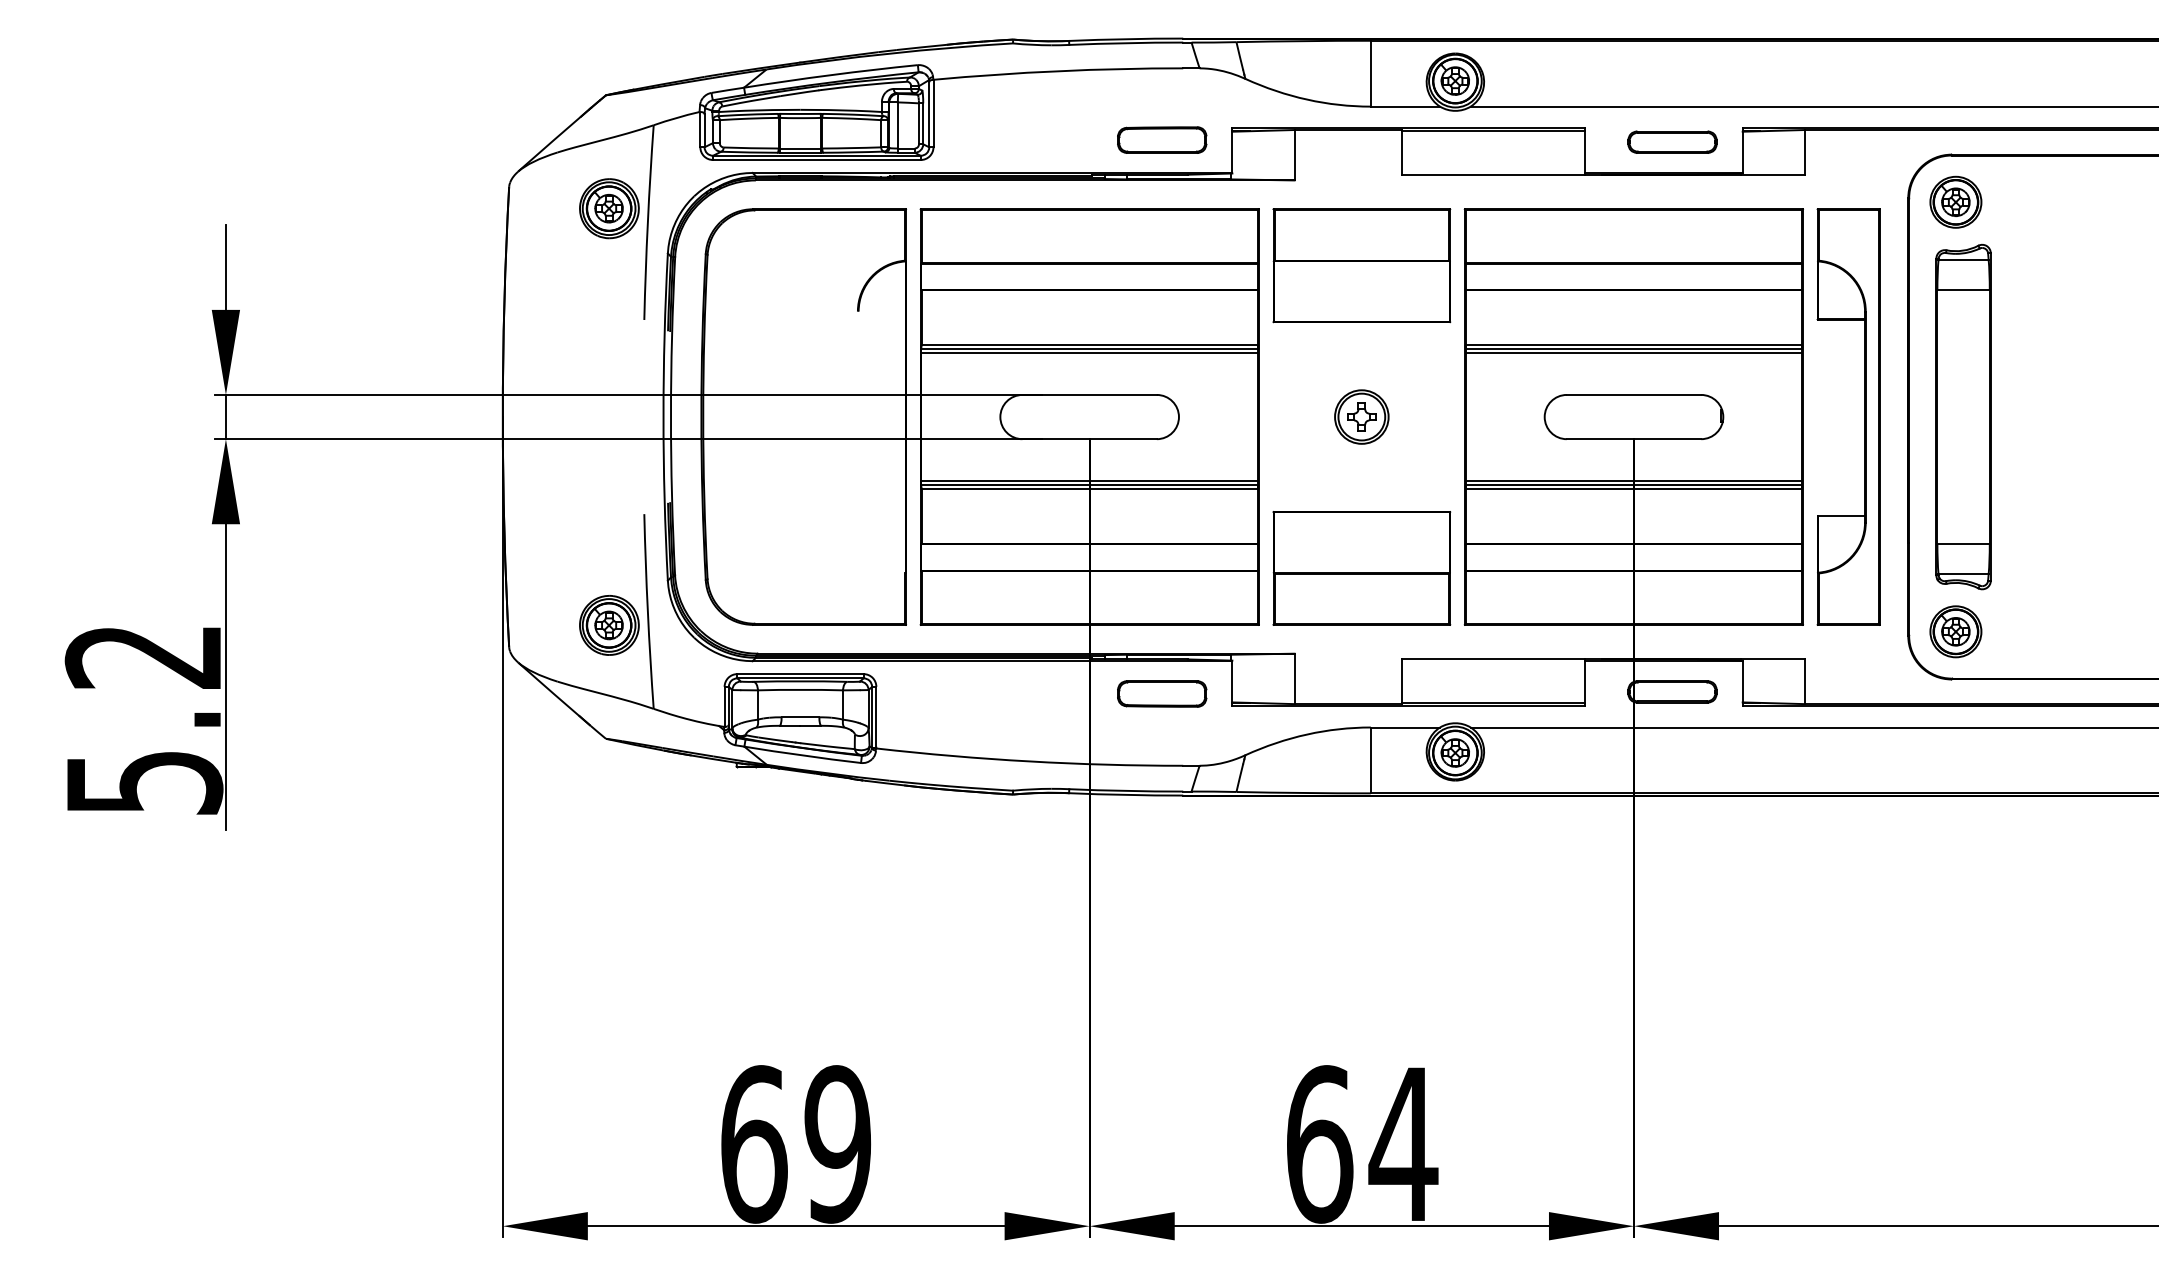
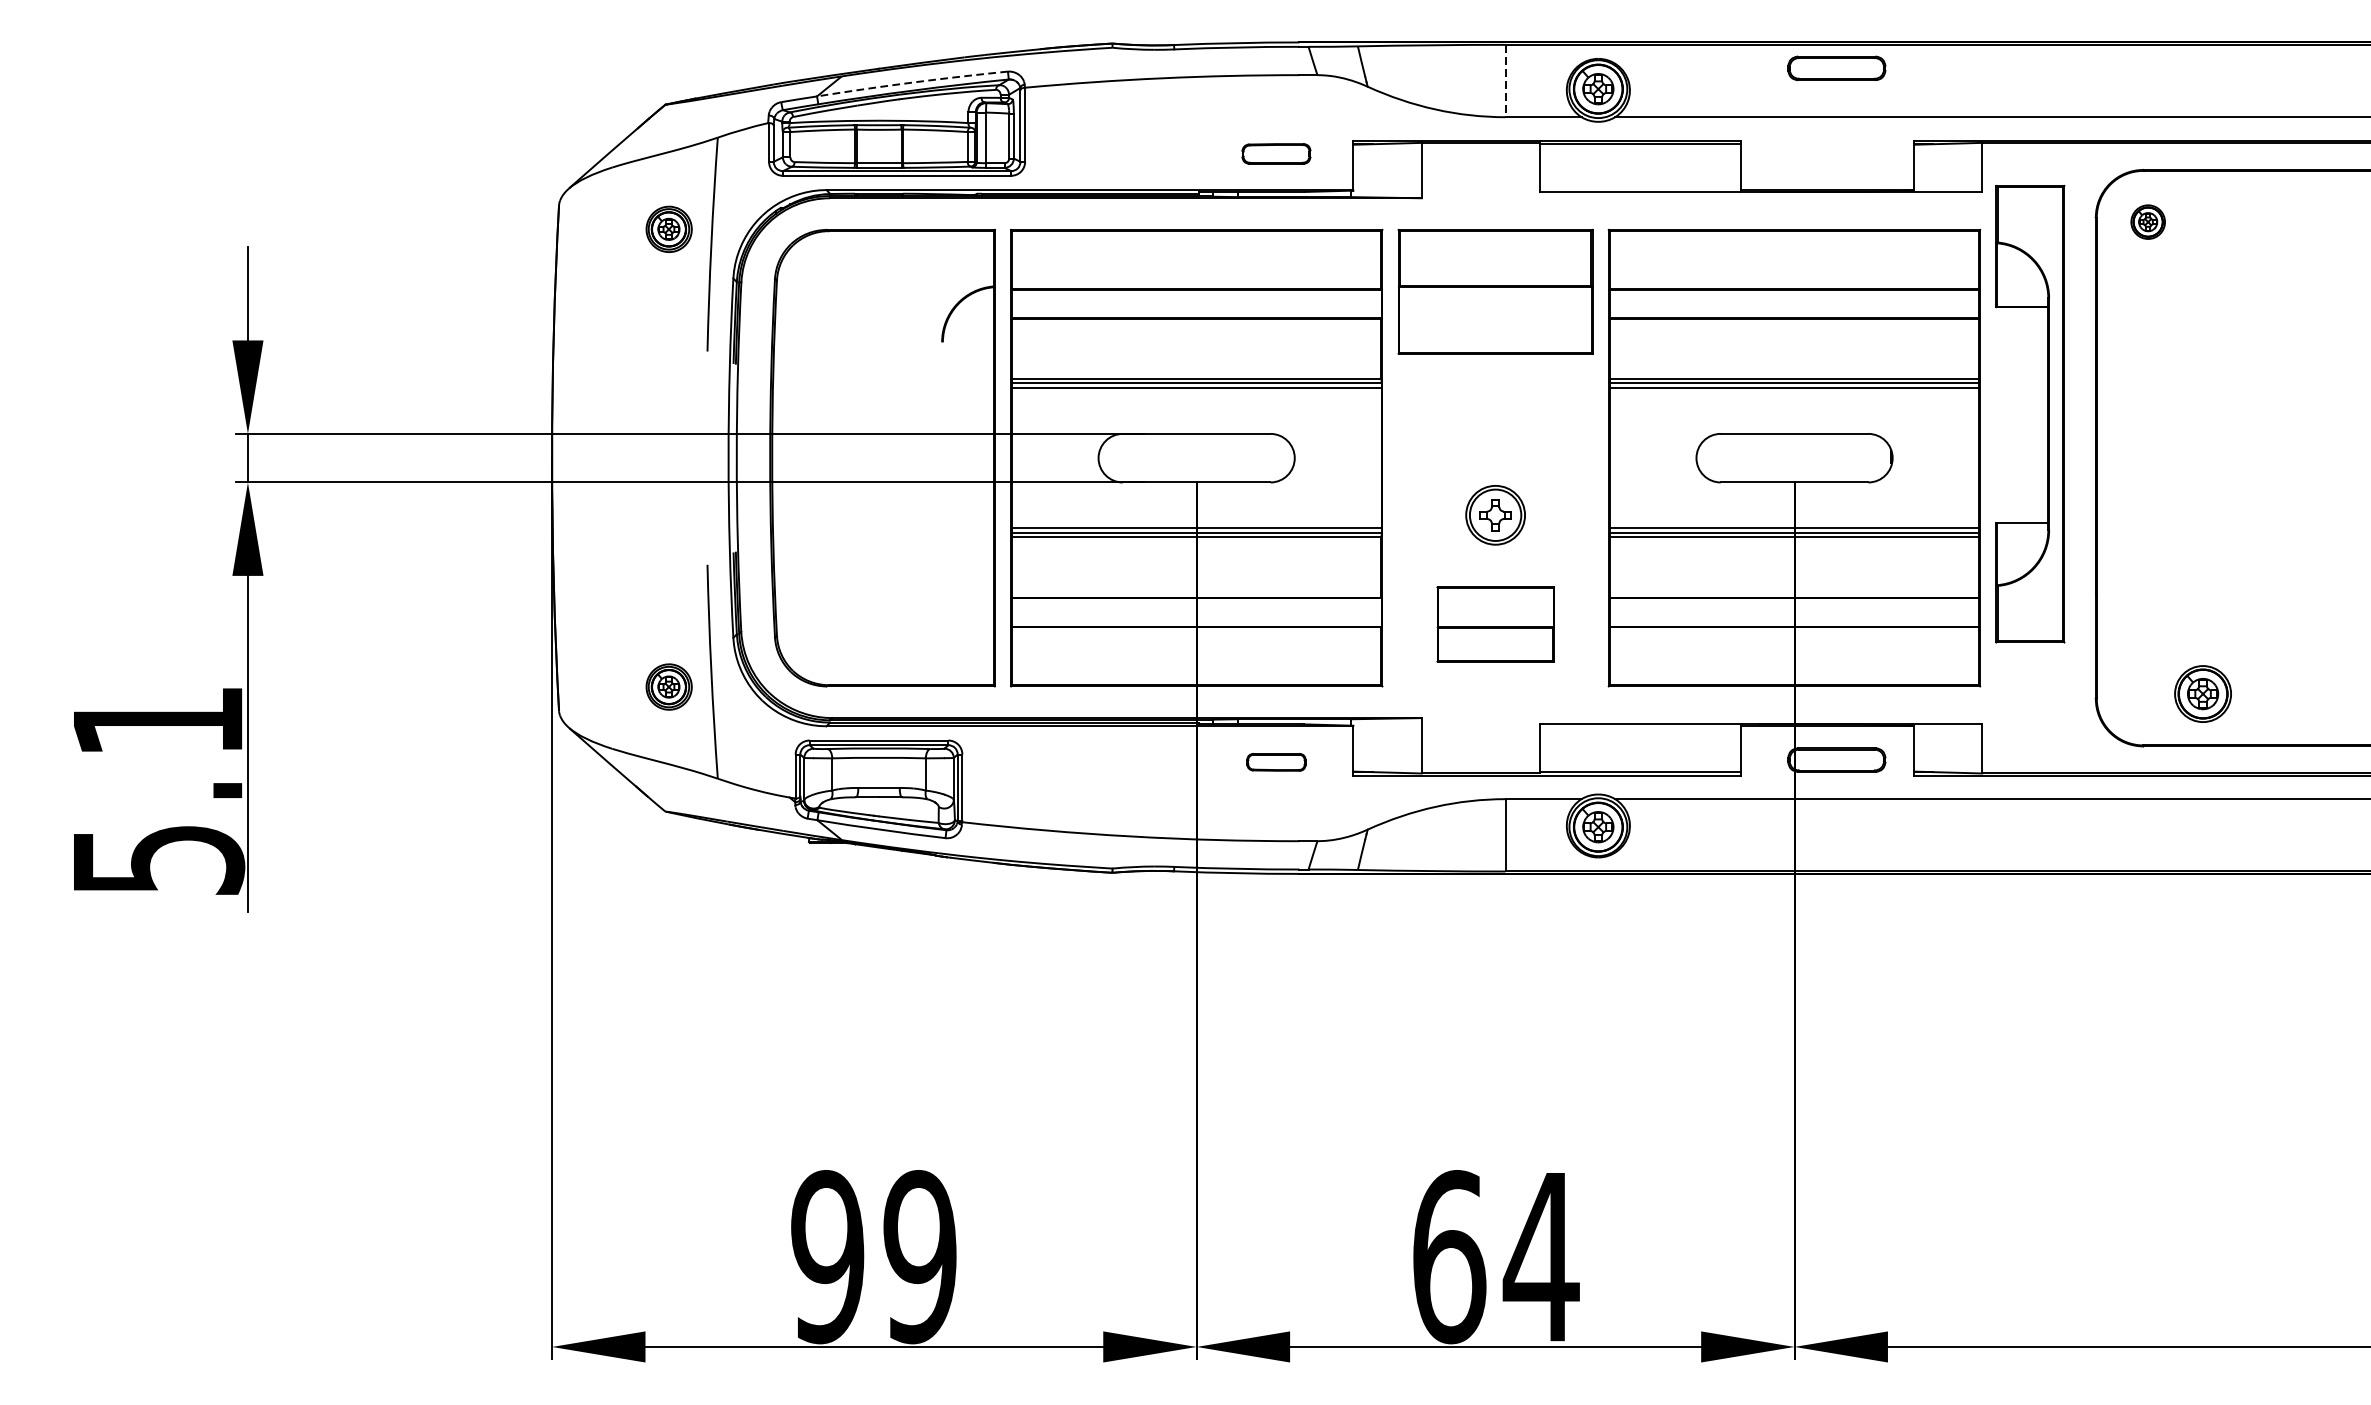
line: (1370, 73) -> (1505, 80), solid -> dashed
arc: (830, 75) -> (911, 83), solid -> dashed
part: (1162, 139) -> (1276, 153), size x0.7
part: (1672, 141) -> (1836, 67), moved
part: (1955, 201) -> (2147, 221), size x0.6
part: (609, 208) -> (669, 229), size x0.7
part: (1361, 416) -> (1495, 514), moved
part: (1864, 416) -> (2047, 413), moved
part: (1963, 416) -> (2156, 457), removed
part: (1361, 568) -> (1495, 624), size x0.6
part: (609, 625) -> (669, 687), size x0.7
part: (1955, 631) -> (2202, 693), moved
text: (142, 657) -> (156, 722), 5.2 -> 5.1
part: (1162, 693) -> (1276, 761), size x0.6
text: (753, 1144) -> (827, 1257), 69 -> 99

